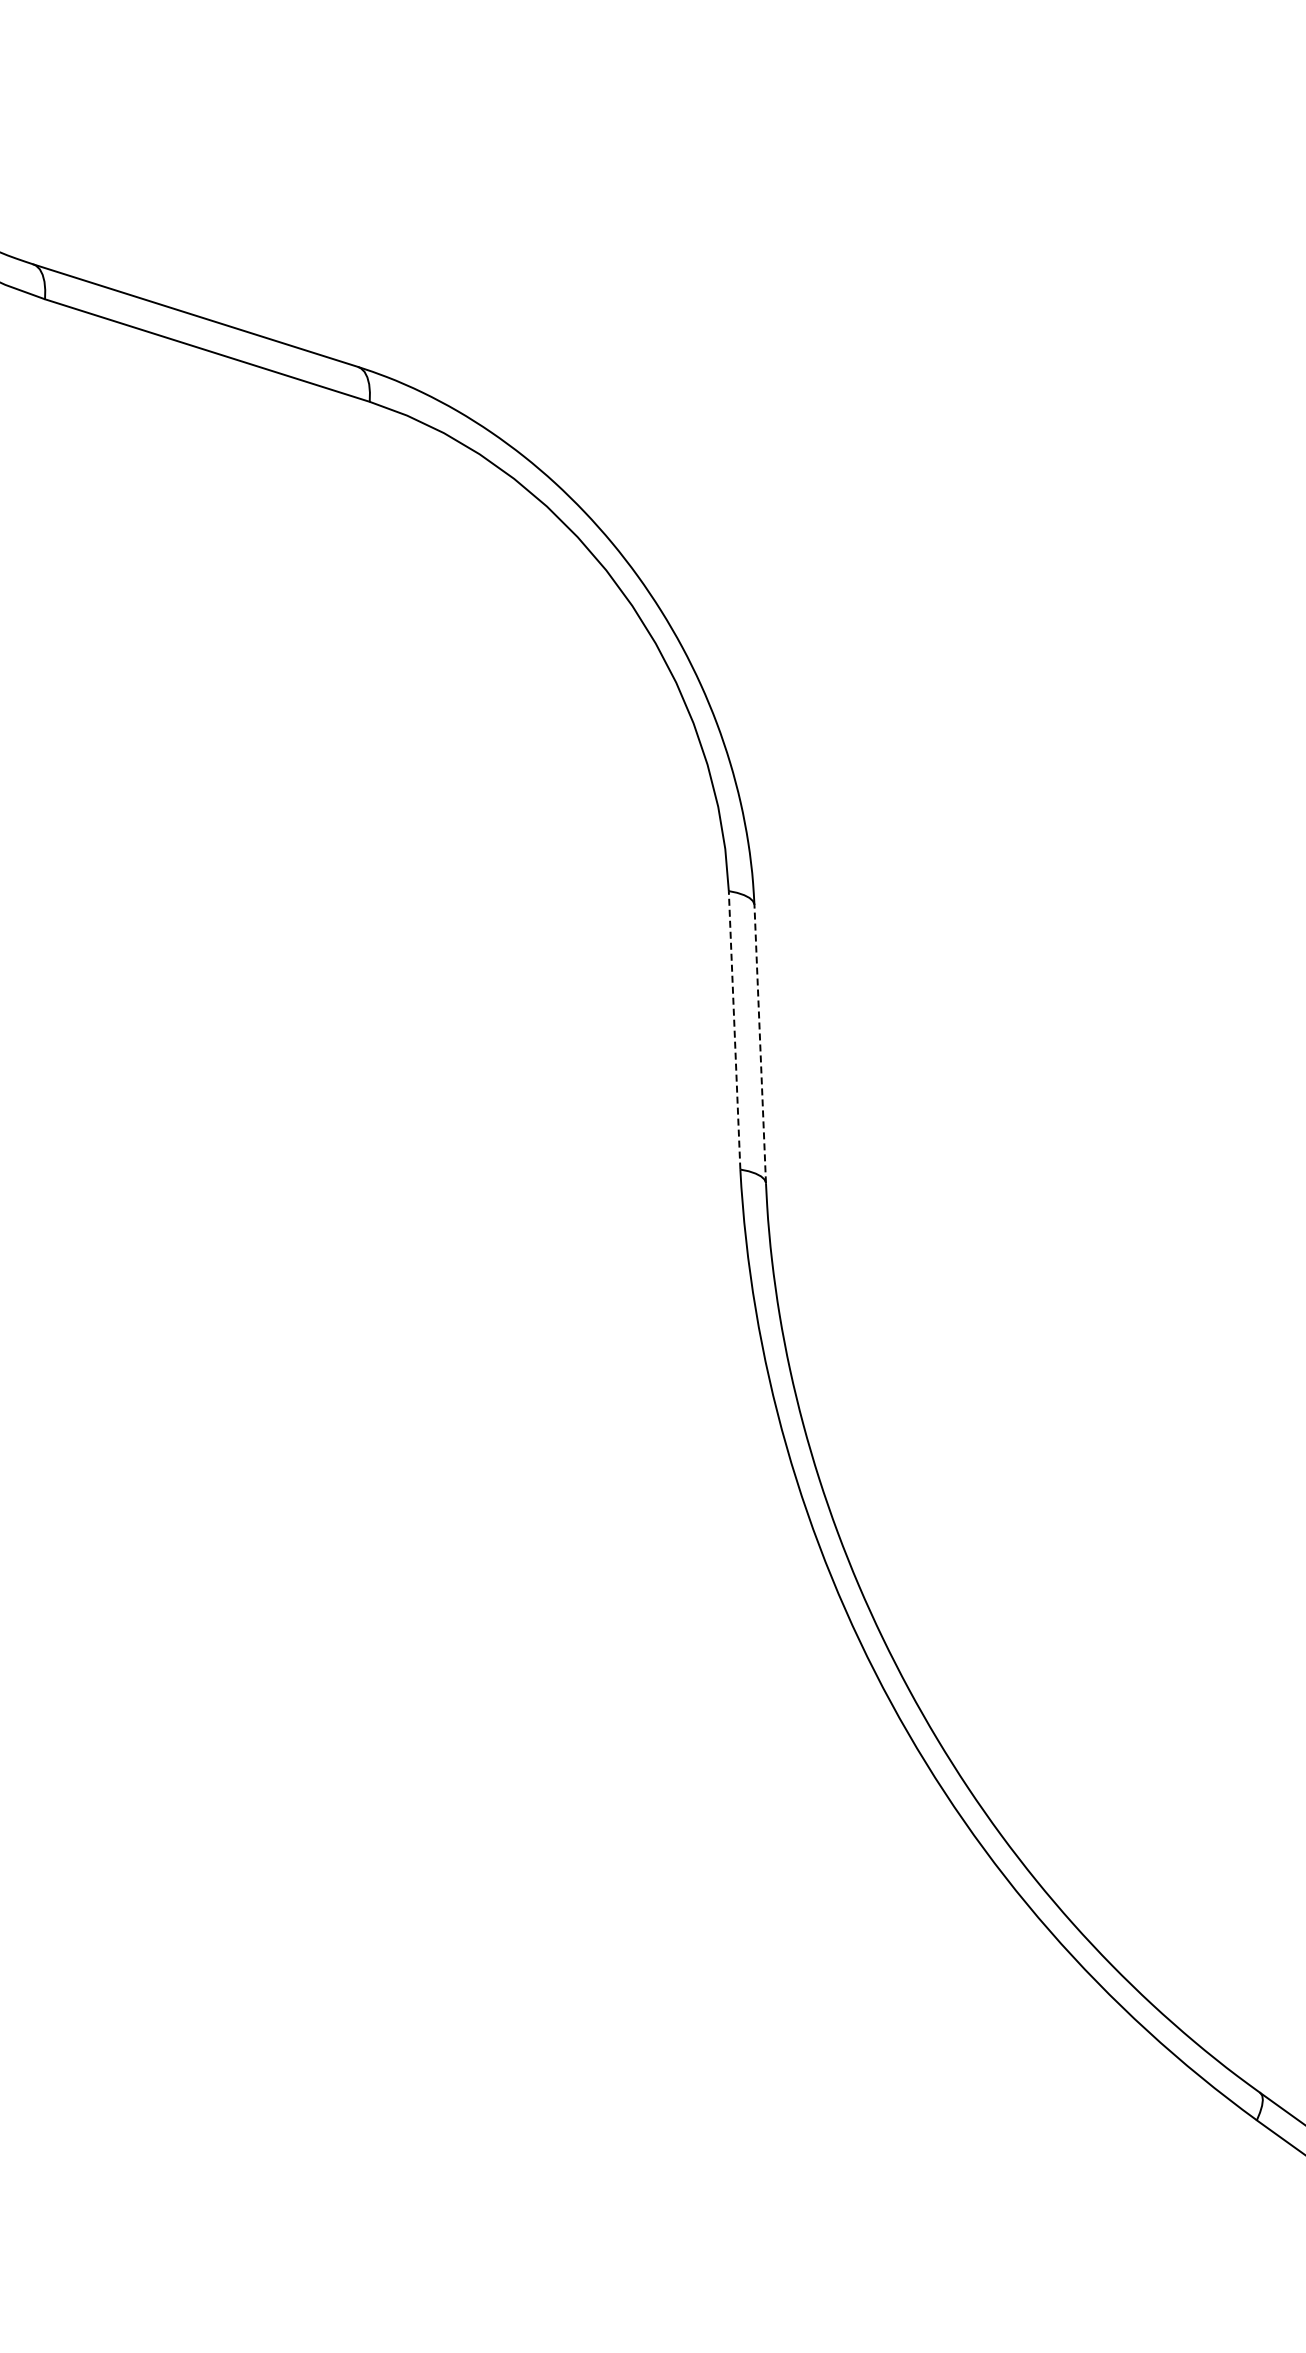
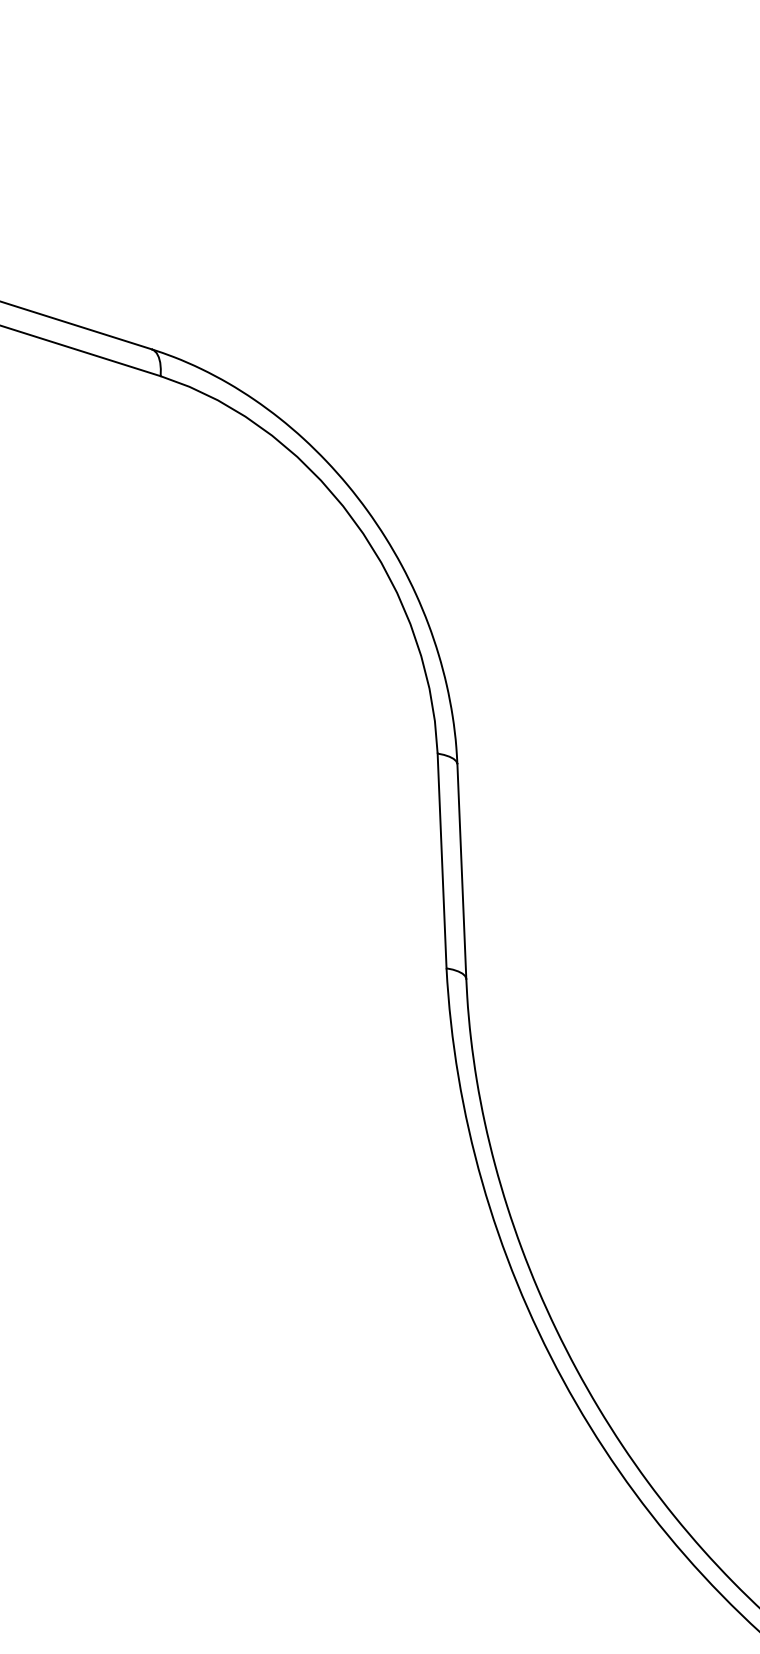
line: (734, 1029) -> (442, 860), dashed -> solid
line: (760, 1043) -> (462, 871), dashed -> solid

